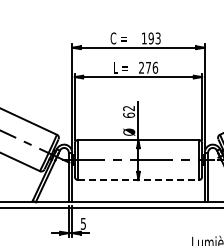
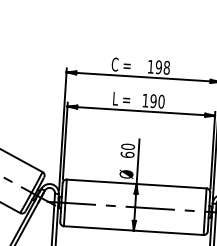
text: (157, 38) -> (166, 67), 193 -> 198
text: (148, 67) -> (153, 100), 276 -> 190
text: (129, 108) -> (128, 146), 62 -> 60
line: (138, 180) -> (133, 231), dashed -> solid

